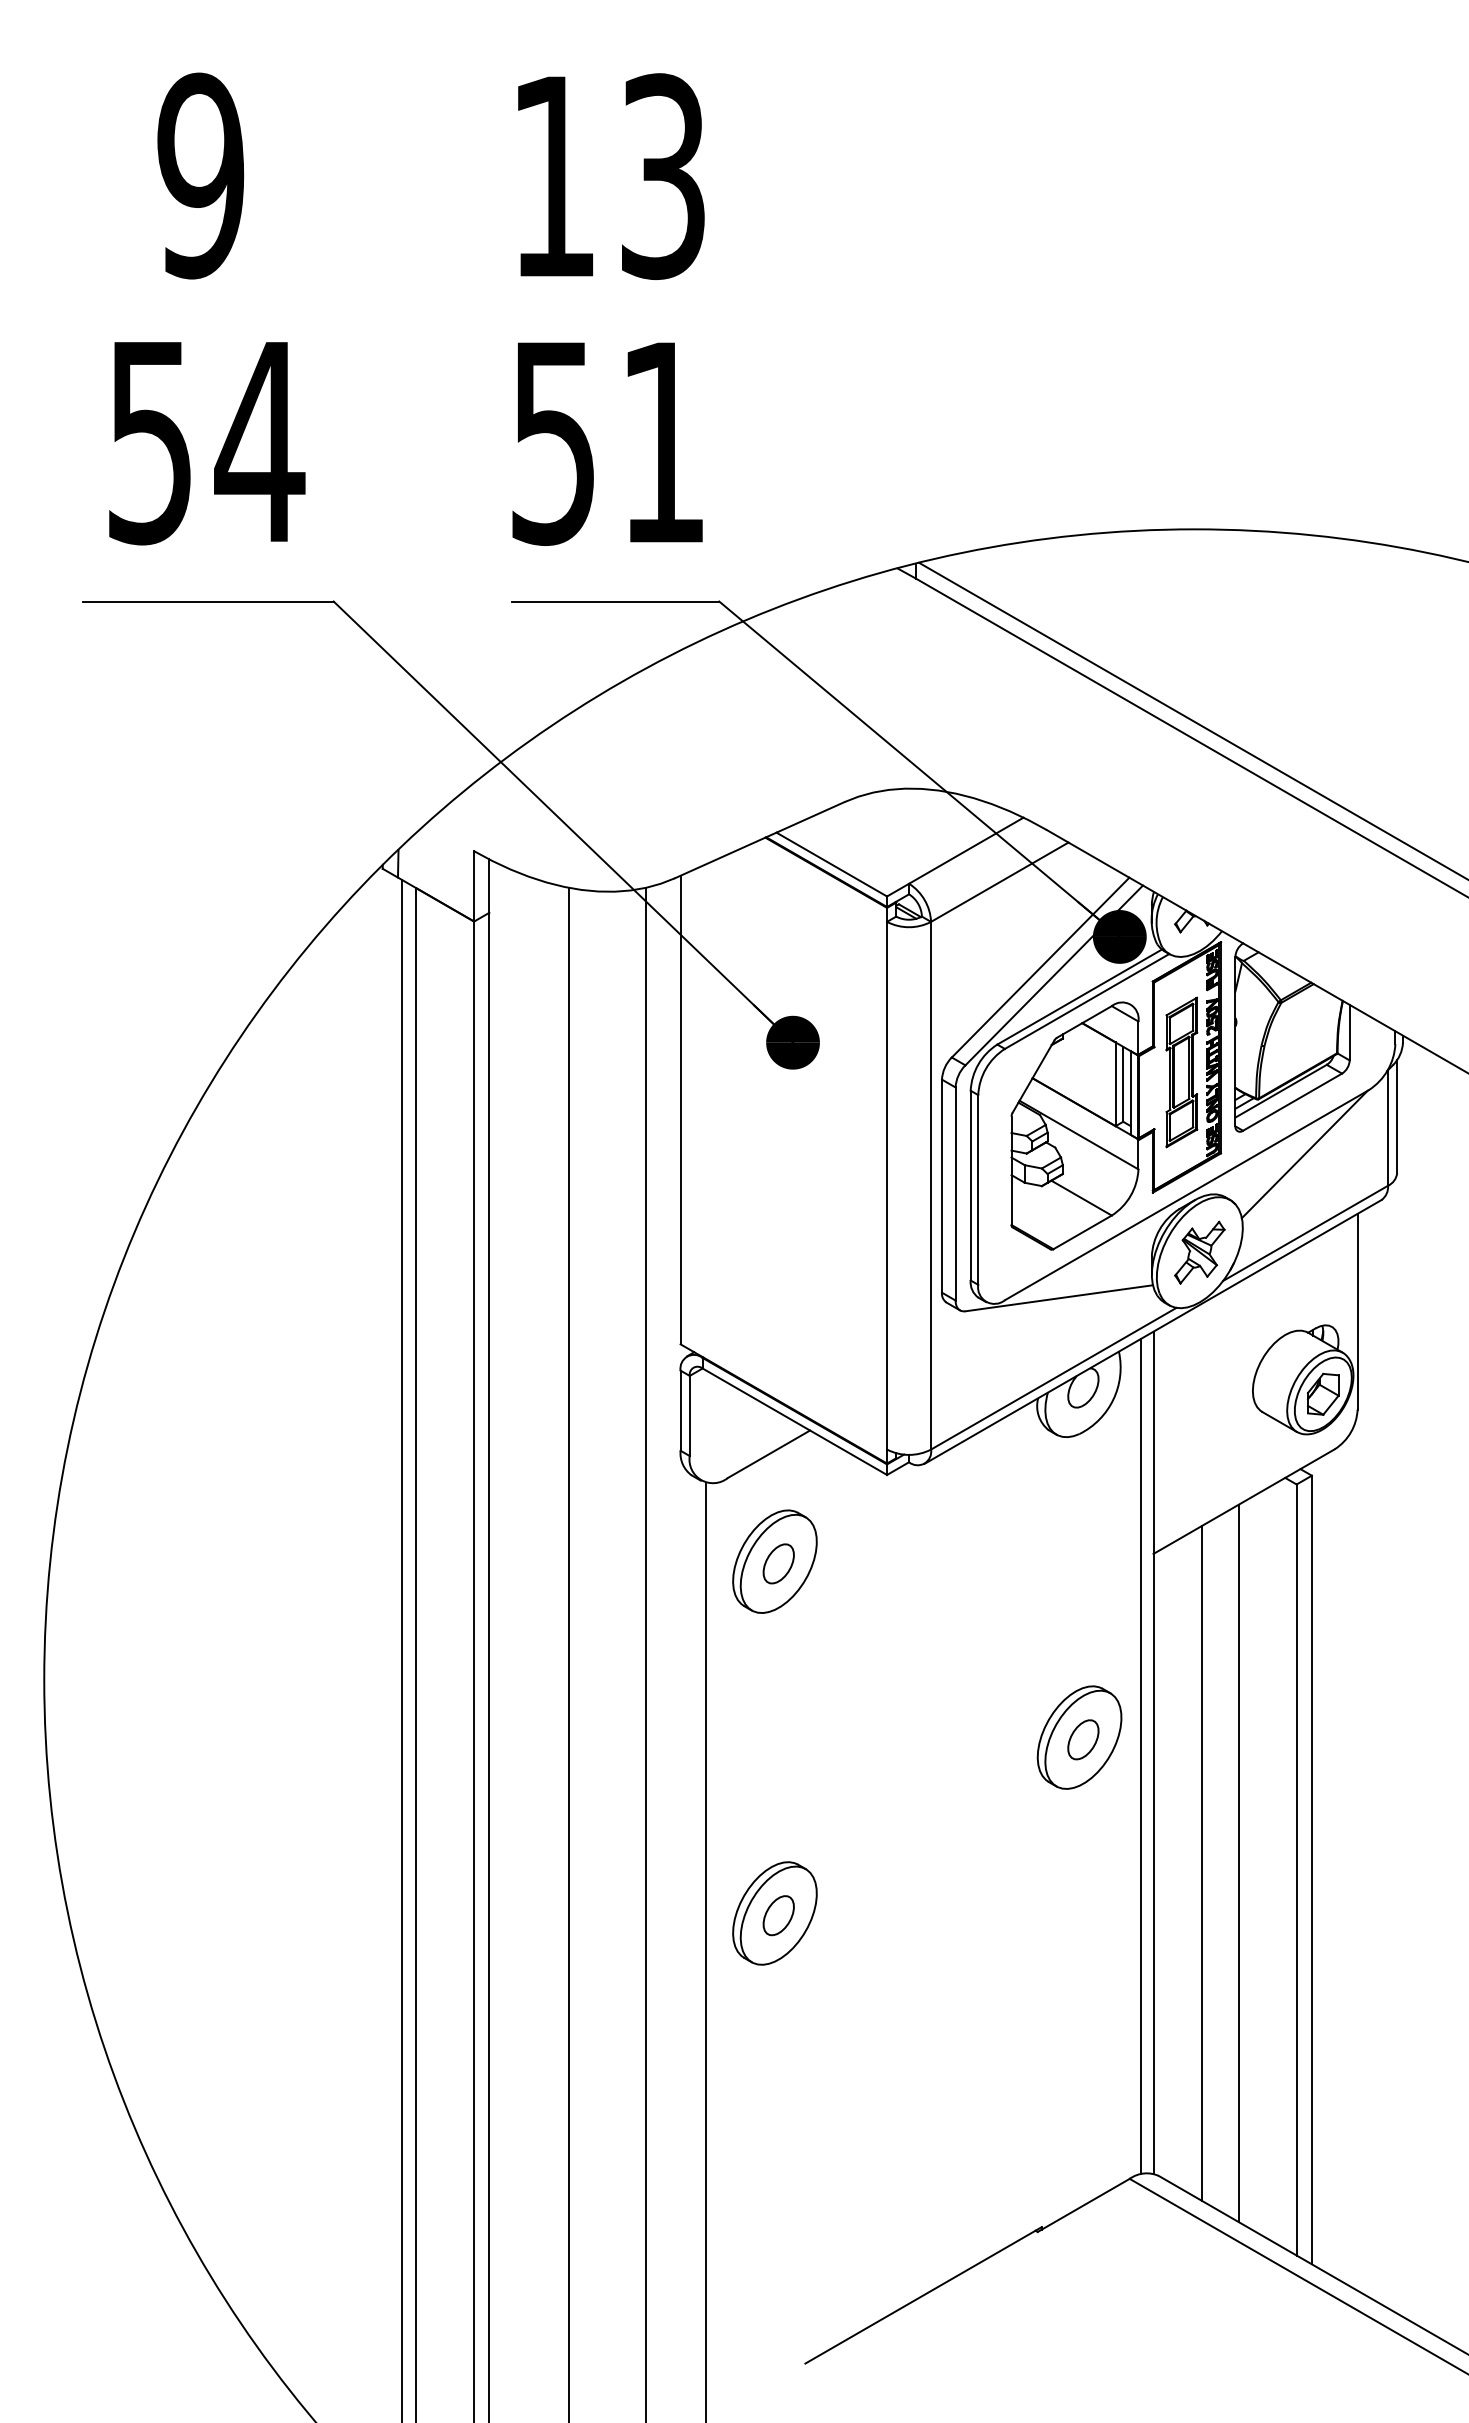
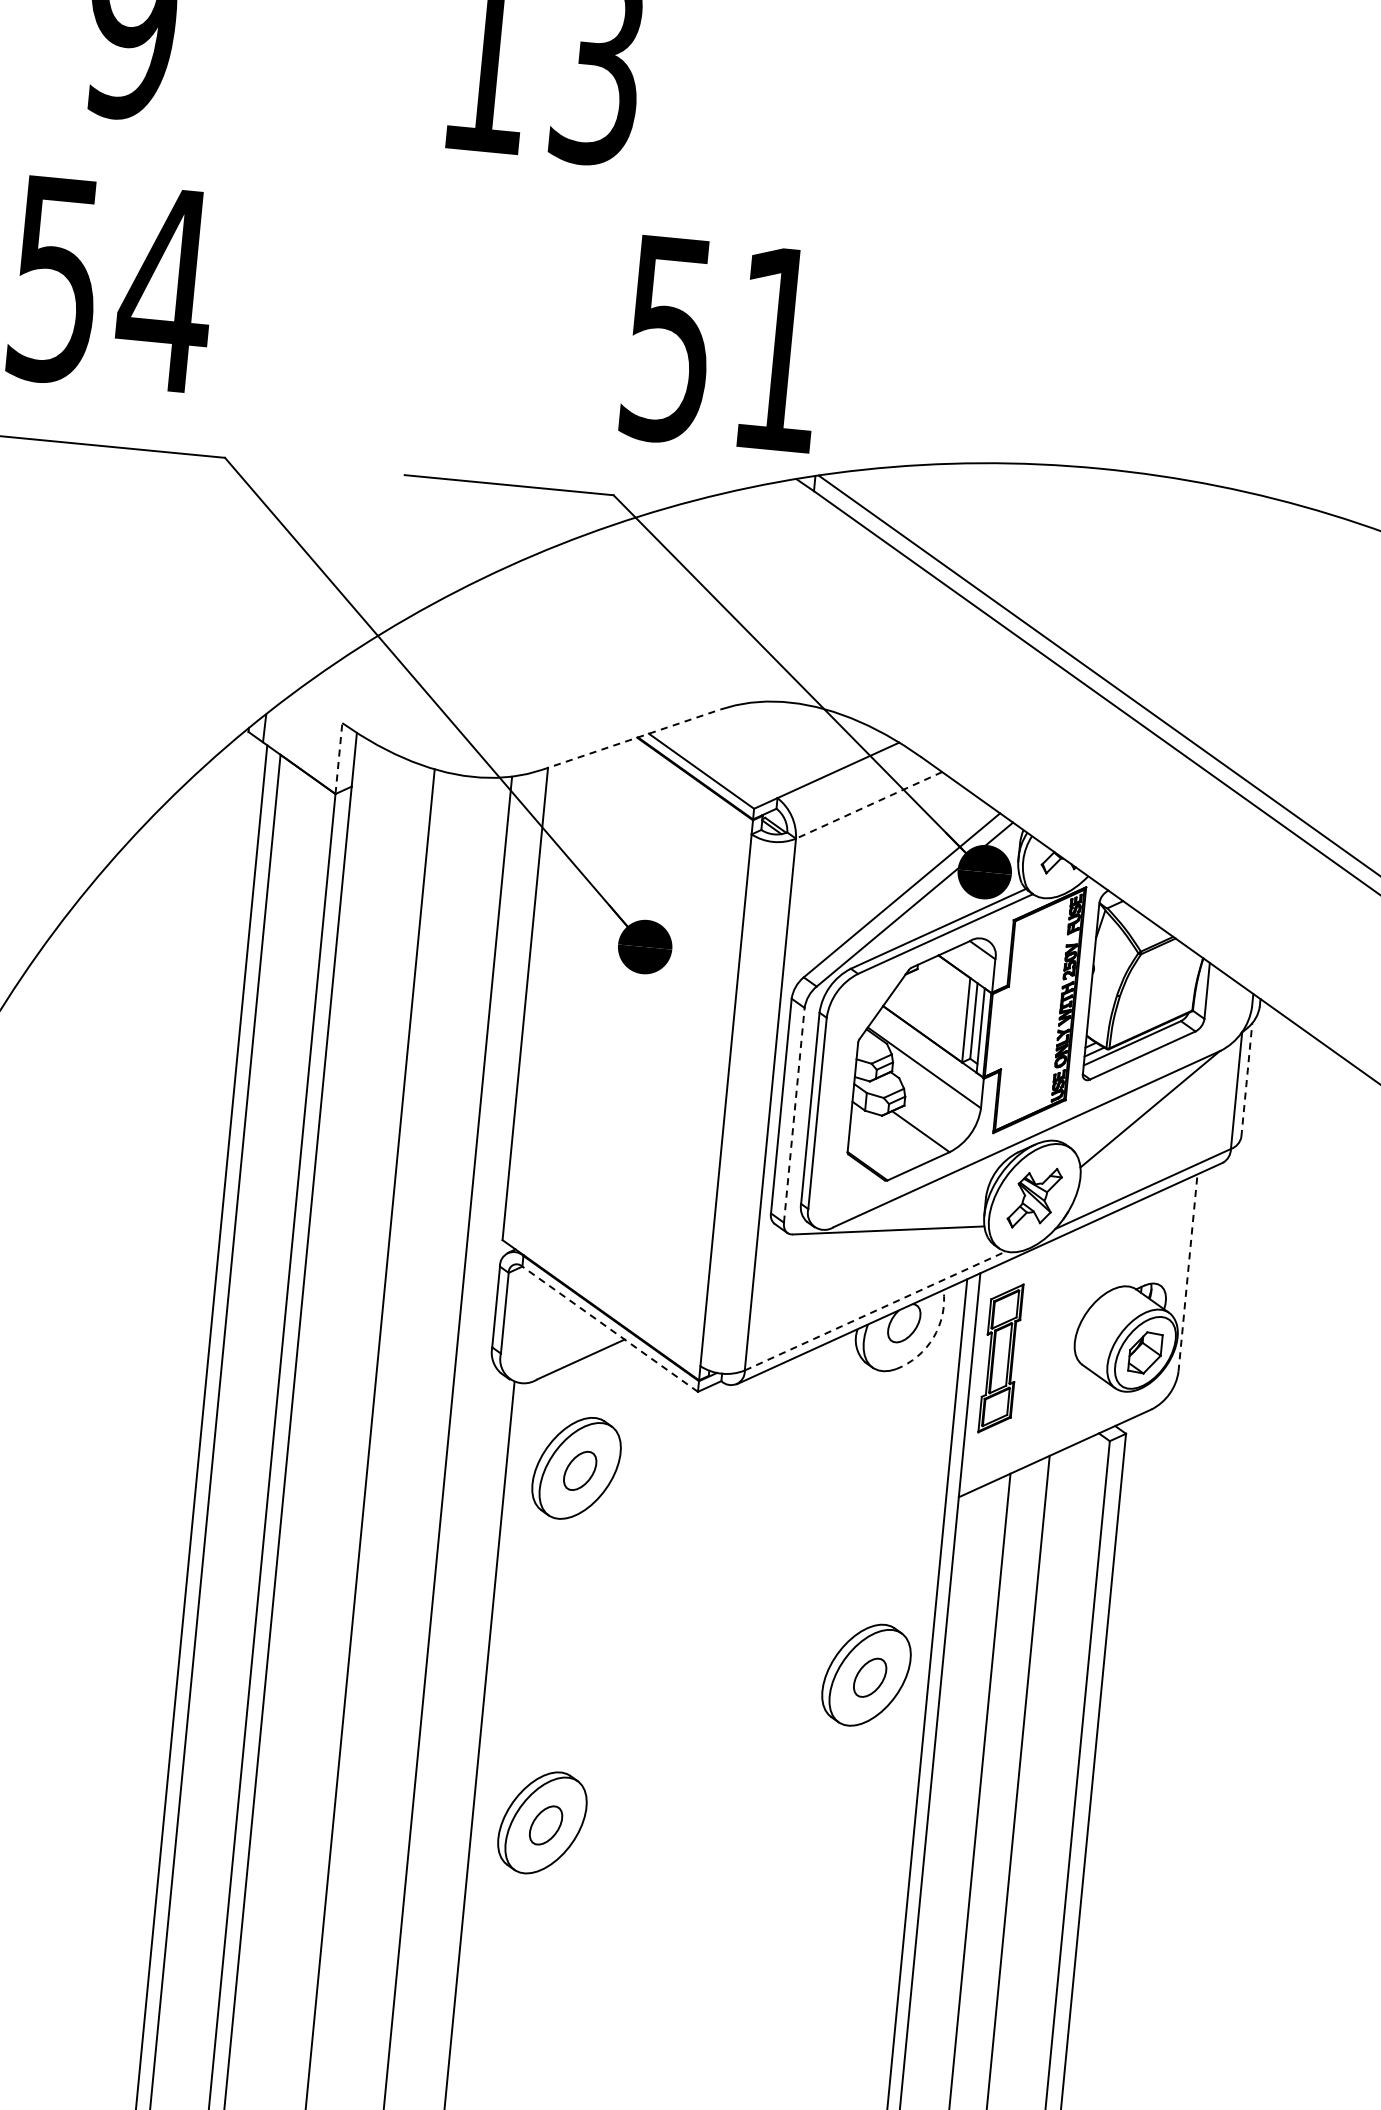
text: (607, 443) -> (722, 345), moved
line: (759, 840) -> (630, 740), solid -> dashed
line: (999, 882) -> (868, 805), solid -> dashed
line: (474, 885) -> (339, 757), solid -> dashed
part: (1181, 1072) -> (1000, 1358), moved
line: (1397, 1116) -> (1247, 1080), solid -> dashed
line: (955, 1194) -> (794, 1115), solid -> dashed
line: (1357, 1311) -> (1187, 1272), solid -> dashed
line: (1053, 1378) -> (875, 1310), solid -> dashed
arc: (1113, 1399) -> (933, 1337), solid -> dashed
line: (794, 1421) -> (609, 1328), solid -> dashed

